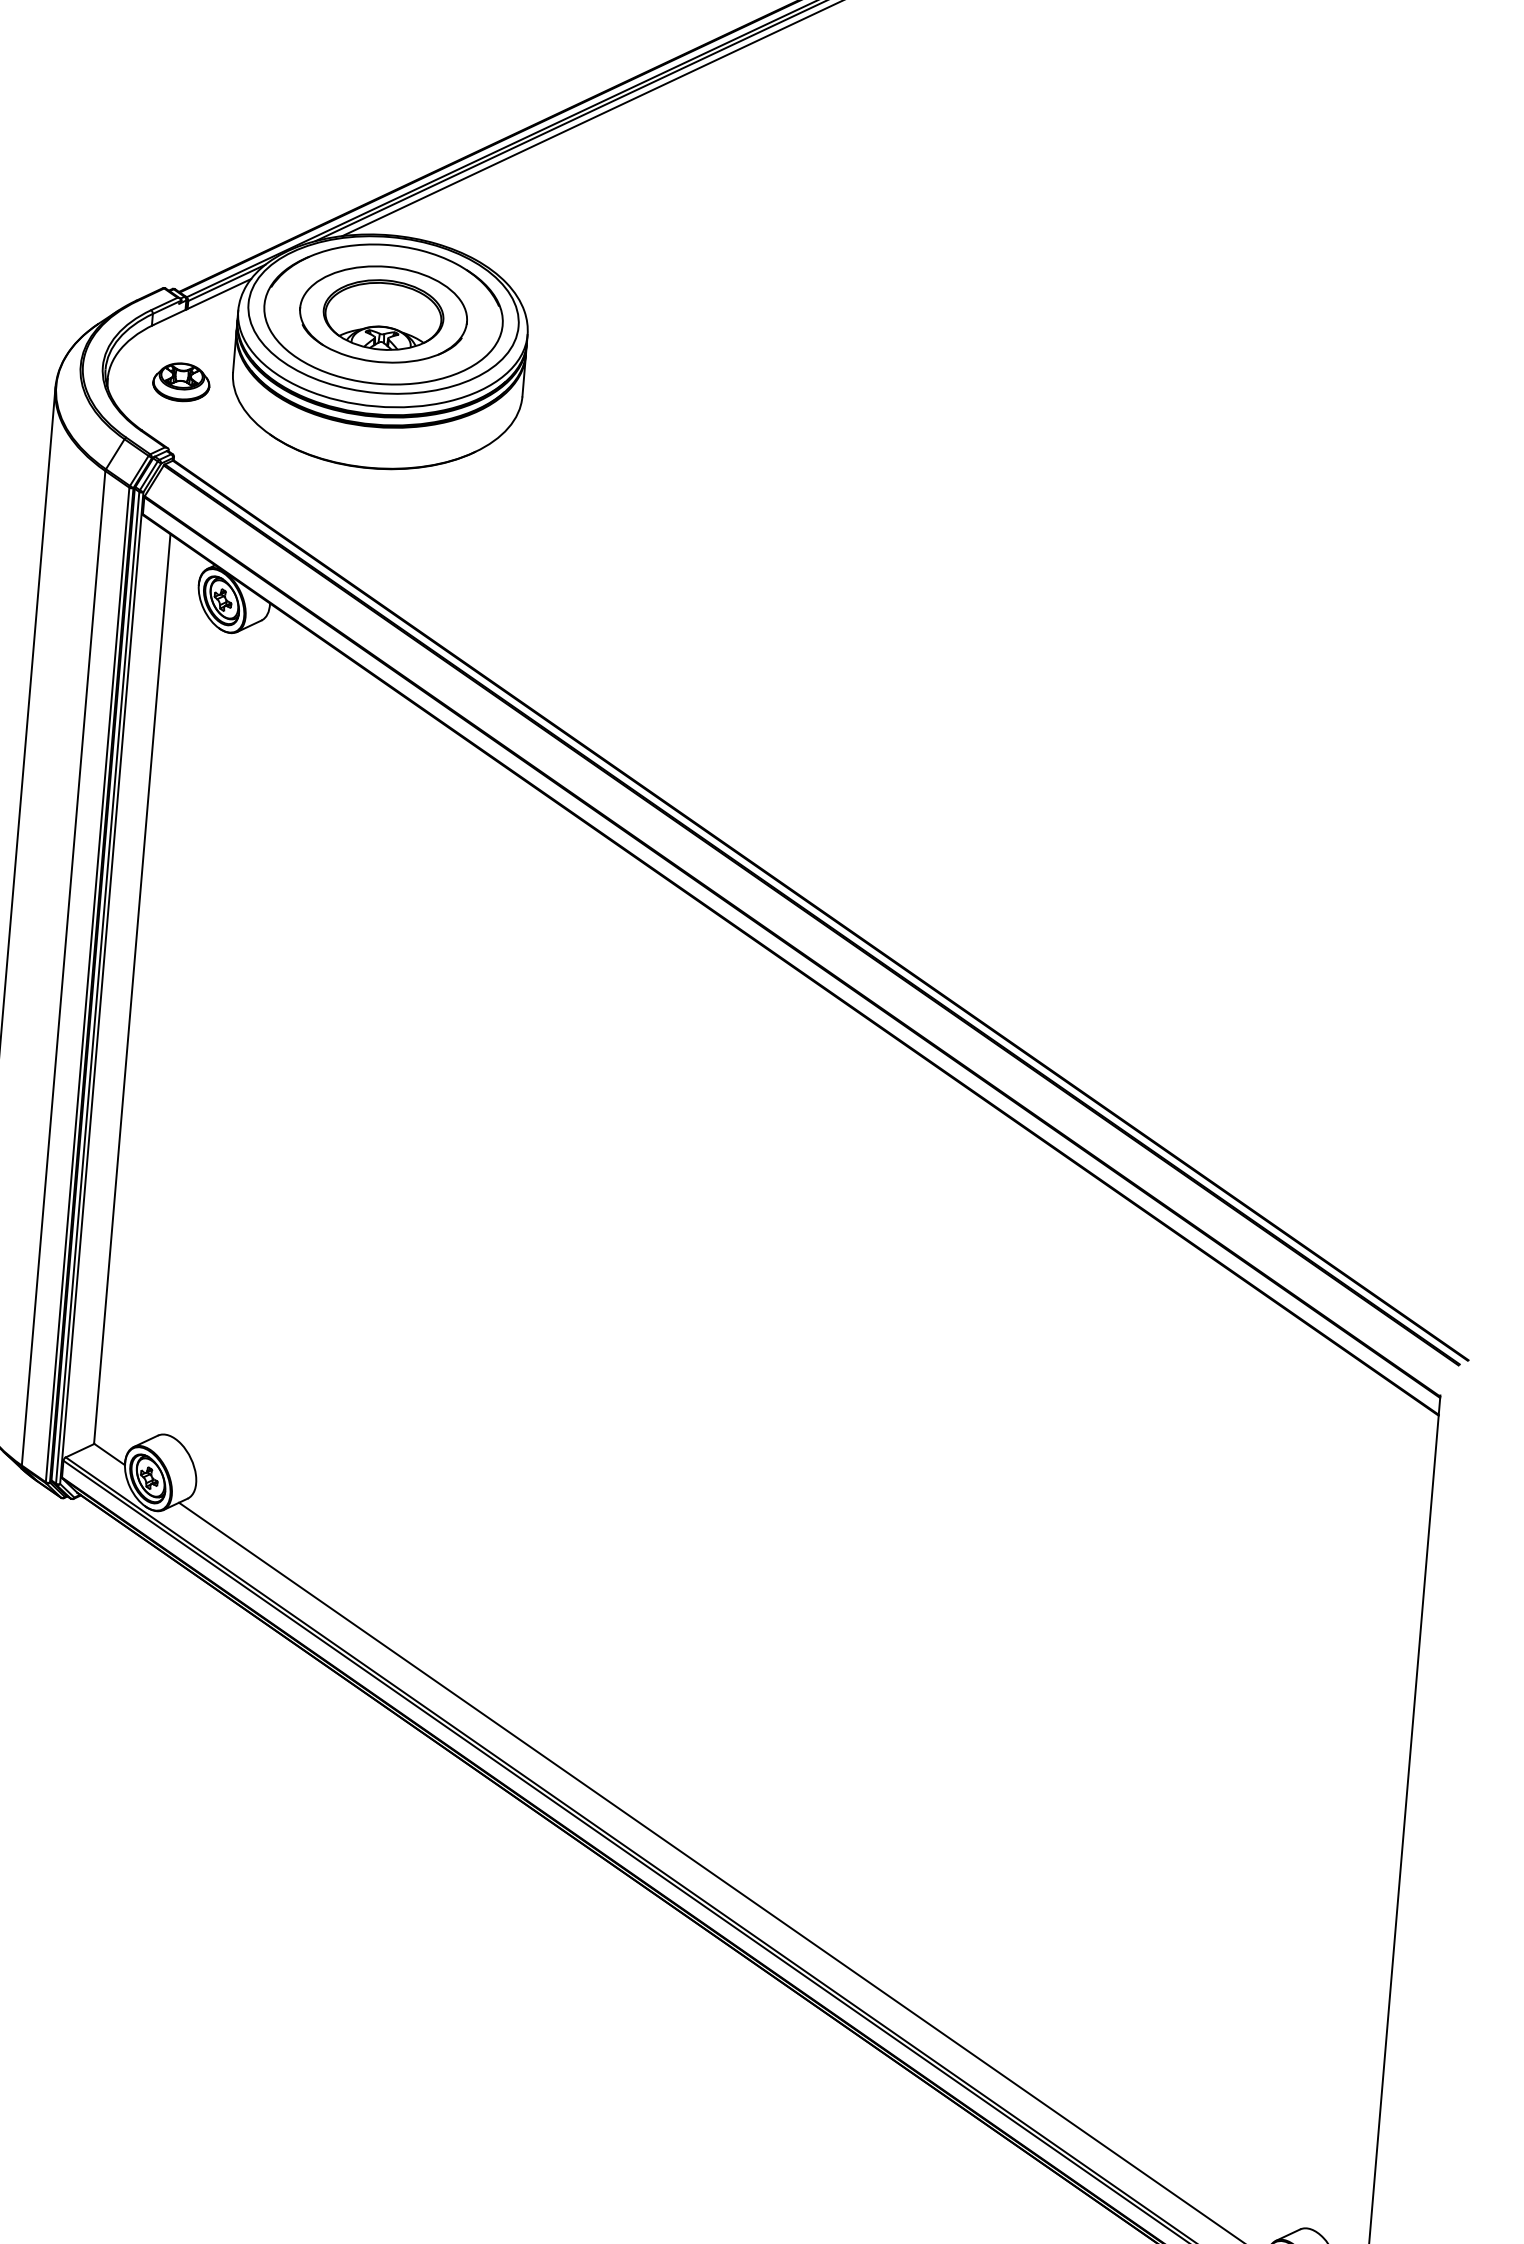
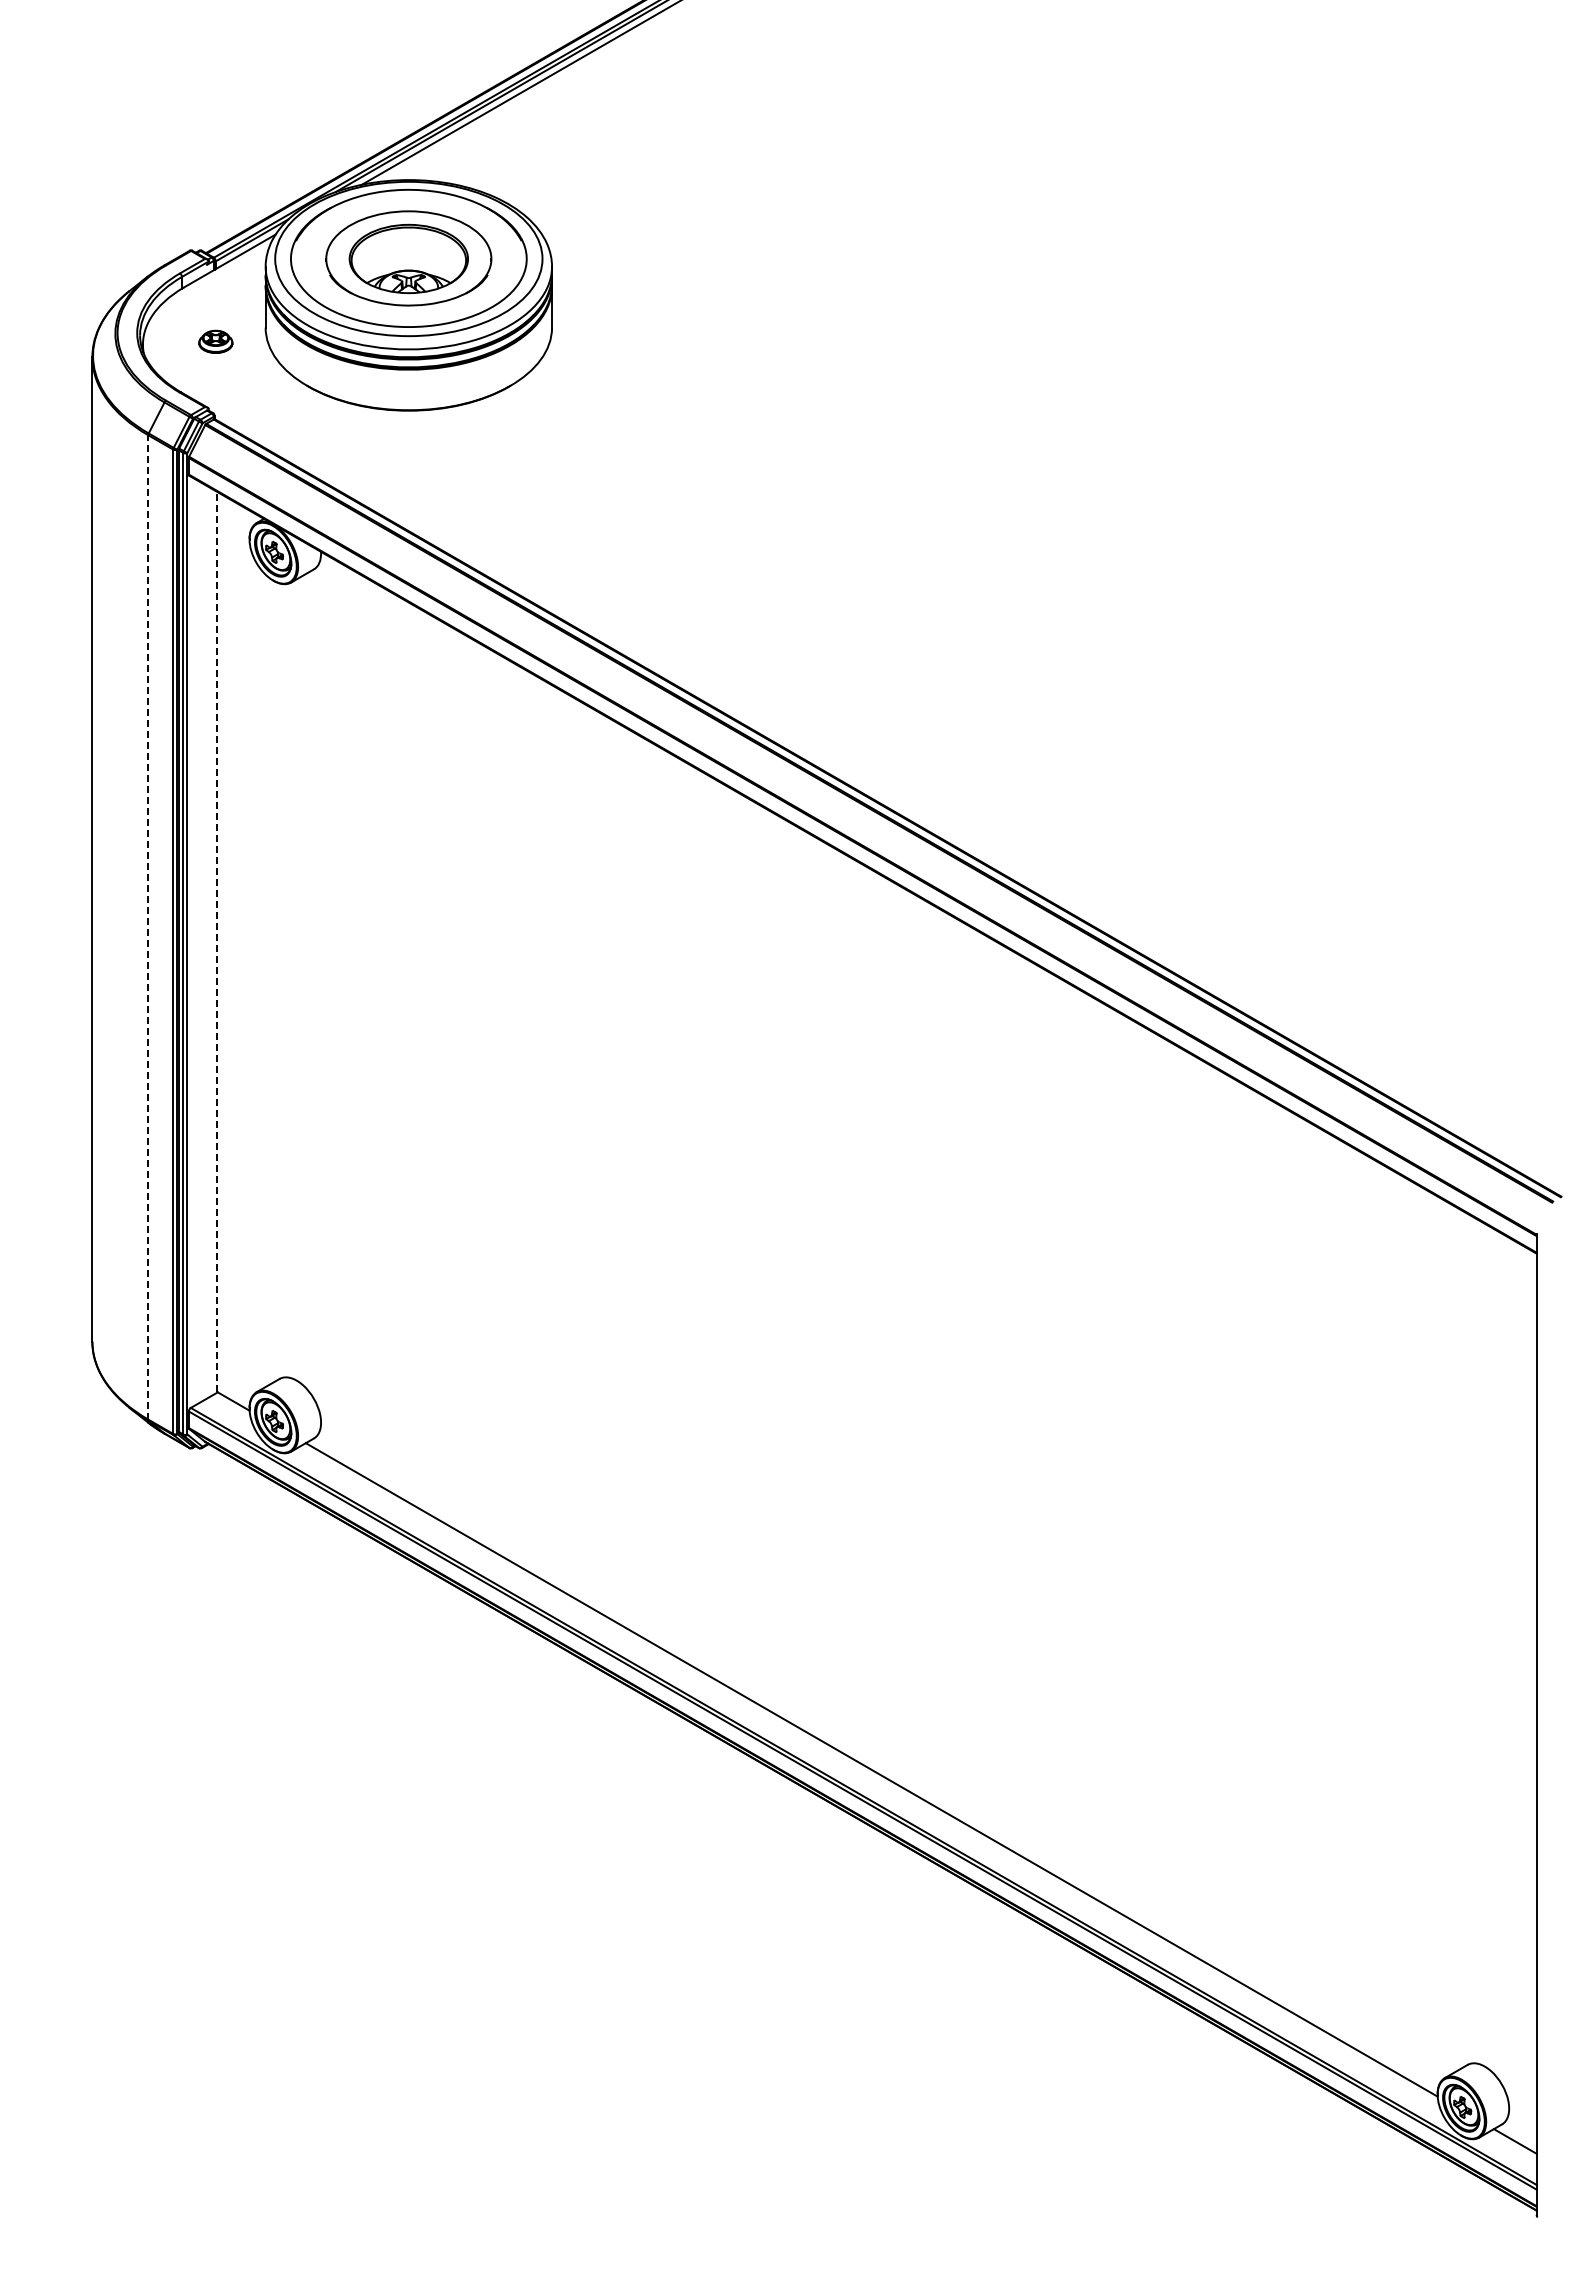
part: (181, 382) -> (215, 341), size x0.6
line: (63, 967) -> (148, 926), solid -> dashed
line: (132, 988) -> (217, 941), solid -> dashed

